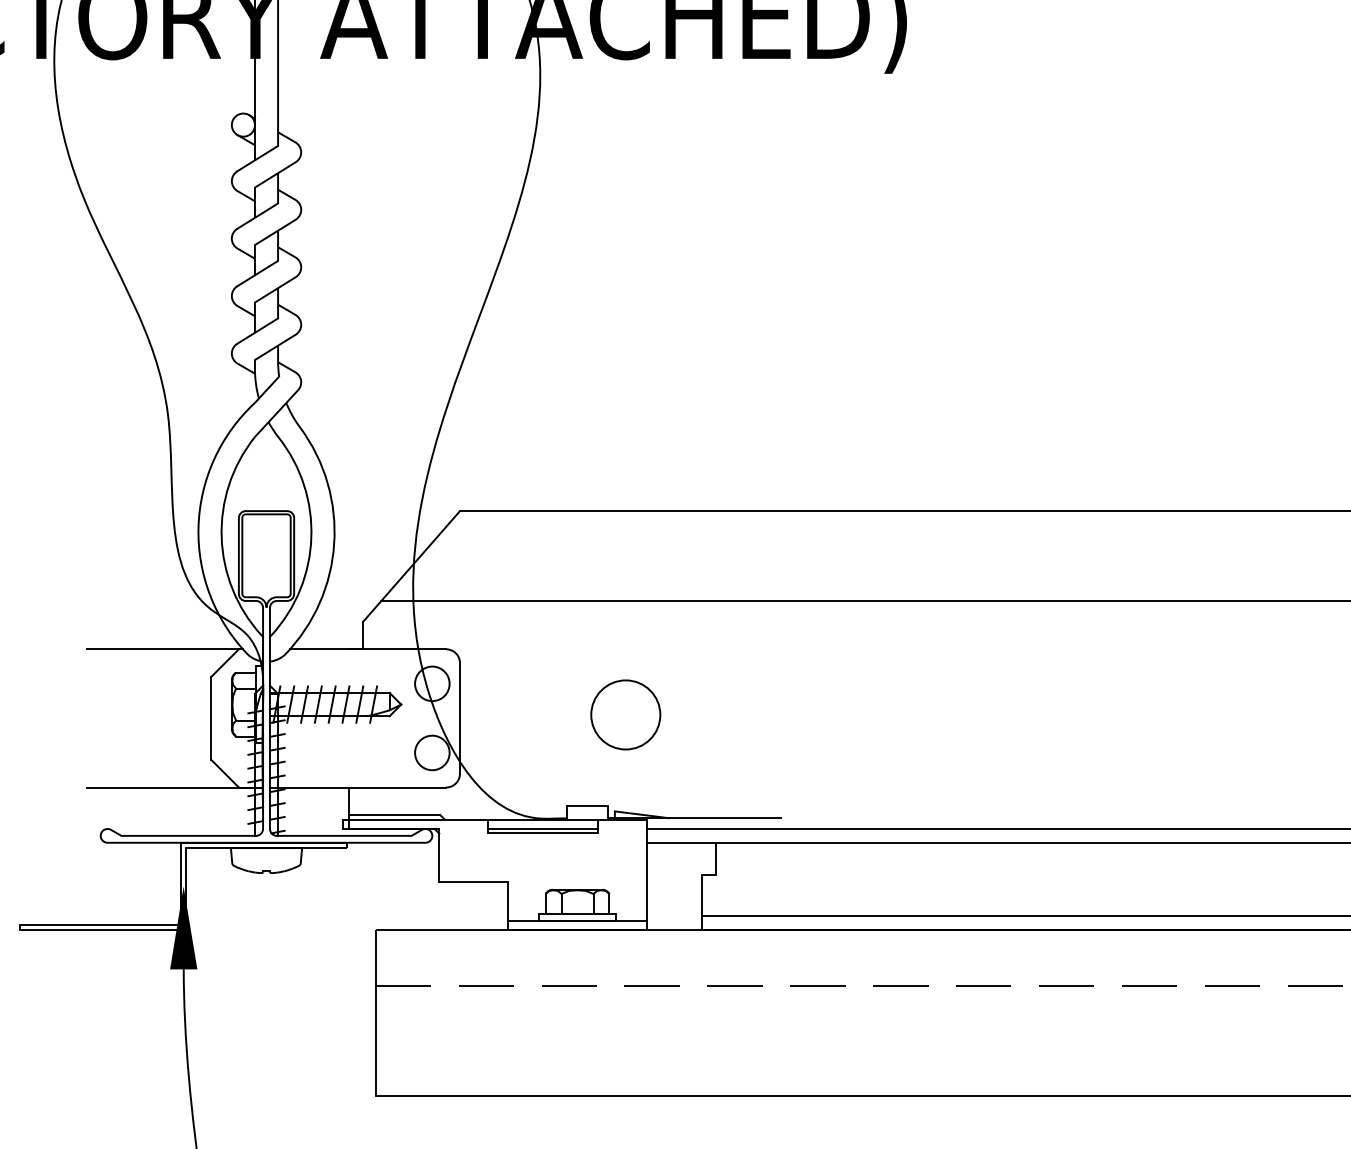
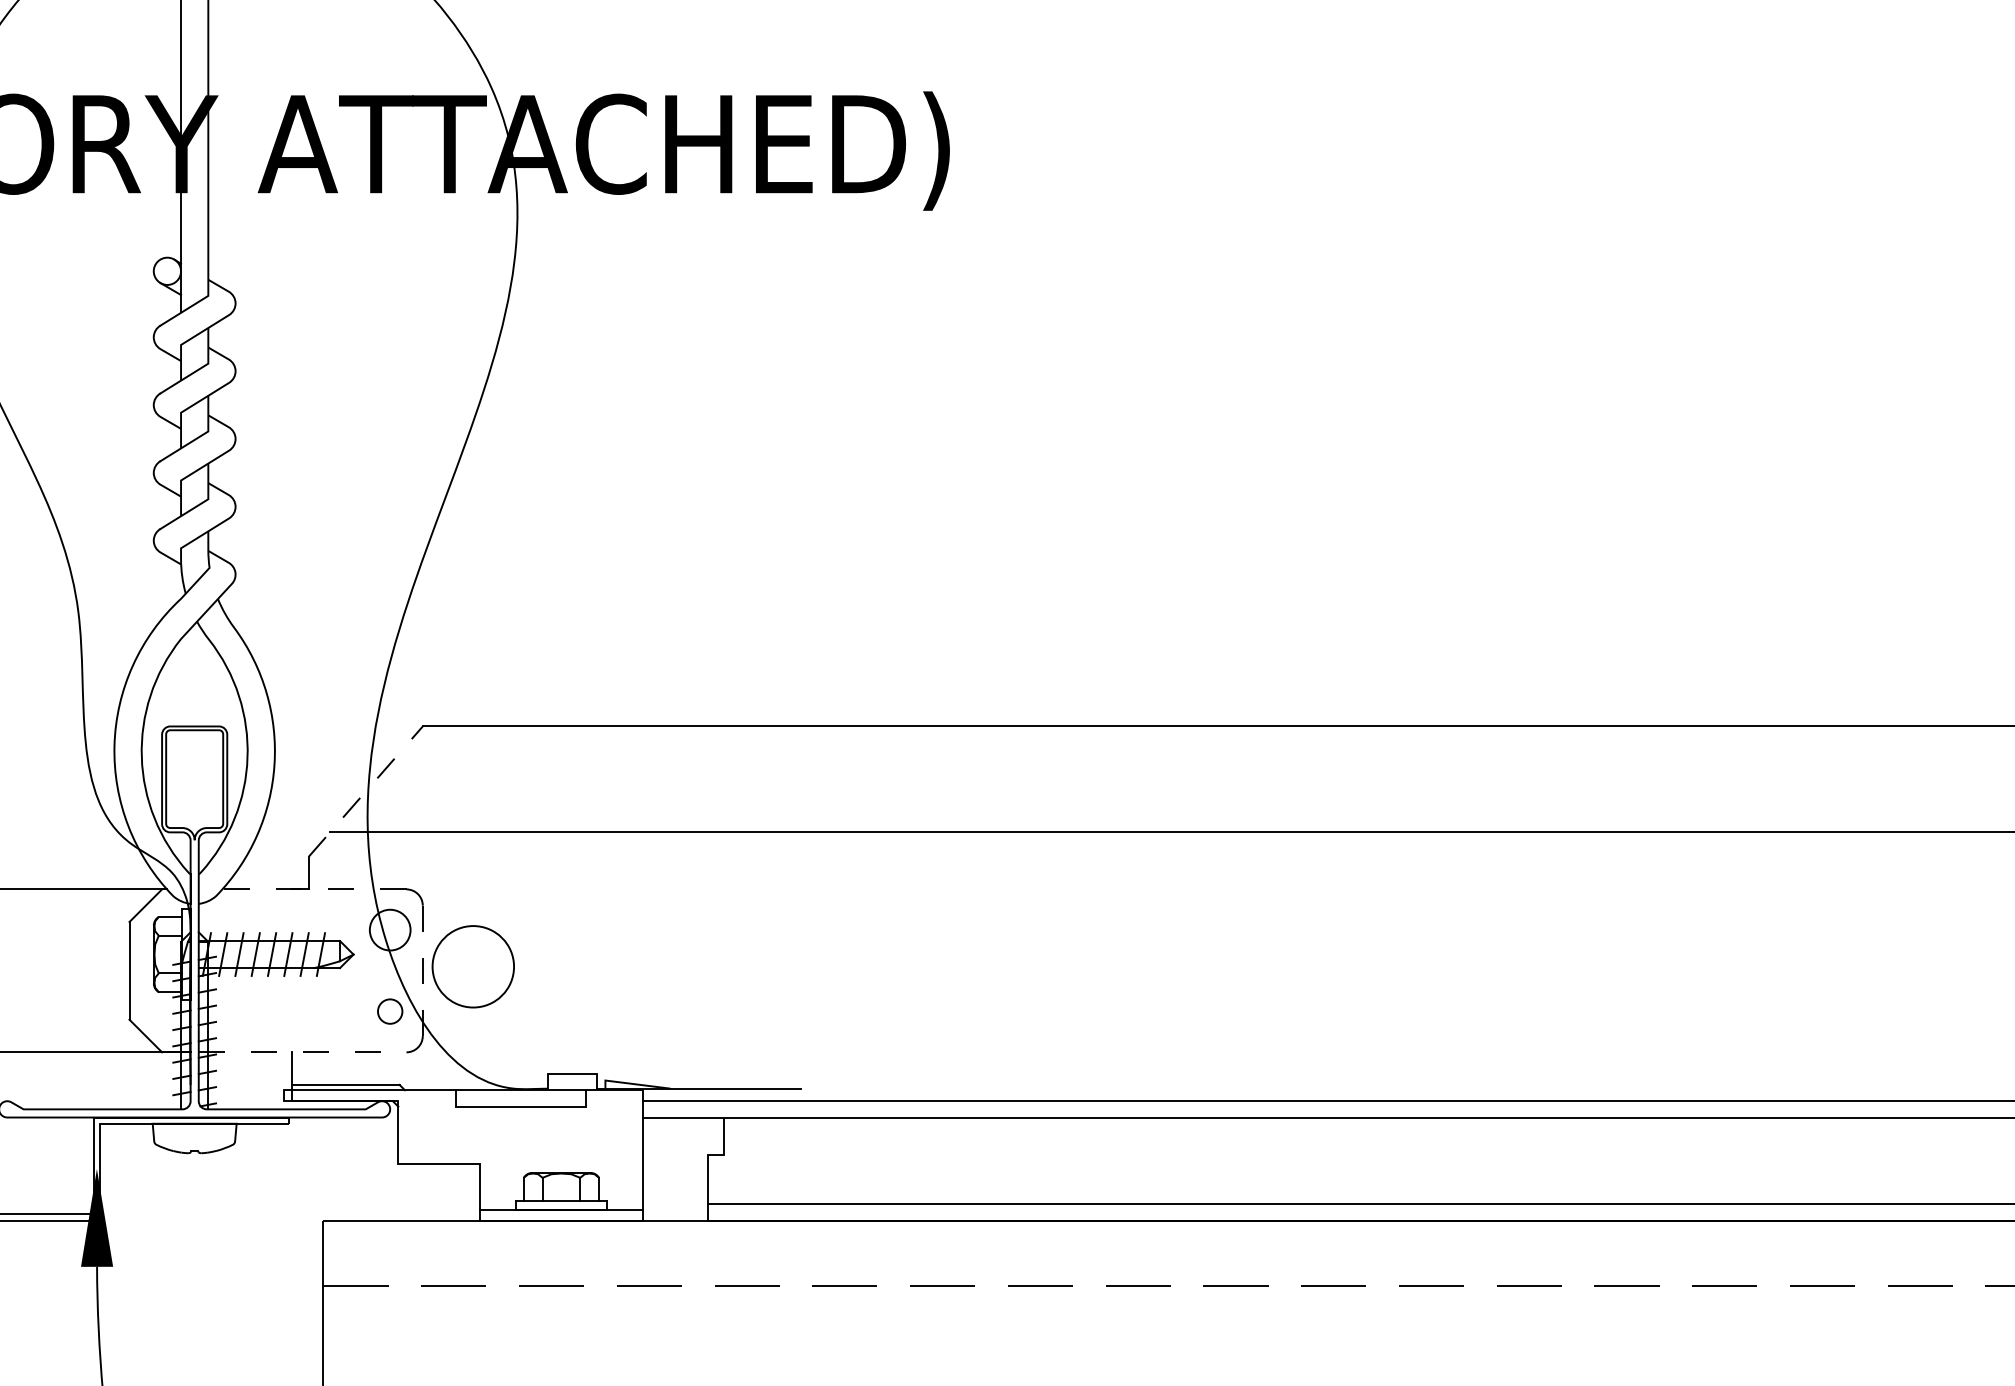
line: (411, 566) -> (365, 791), solid -> dashed
line: (367, 649) -> (313, 889), solid -> dashed
circle: (625, 714) -> (472, 966), moved
line: (459, 718) -> (422, 970), solid -> dashed
circle: (431, 752) -> (389, 1011), size x0.6
line: (357, 787) -> (302, 1052), solid -> dashed
line: (542, 829) -> (520, 1101), removed

